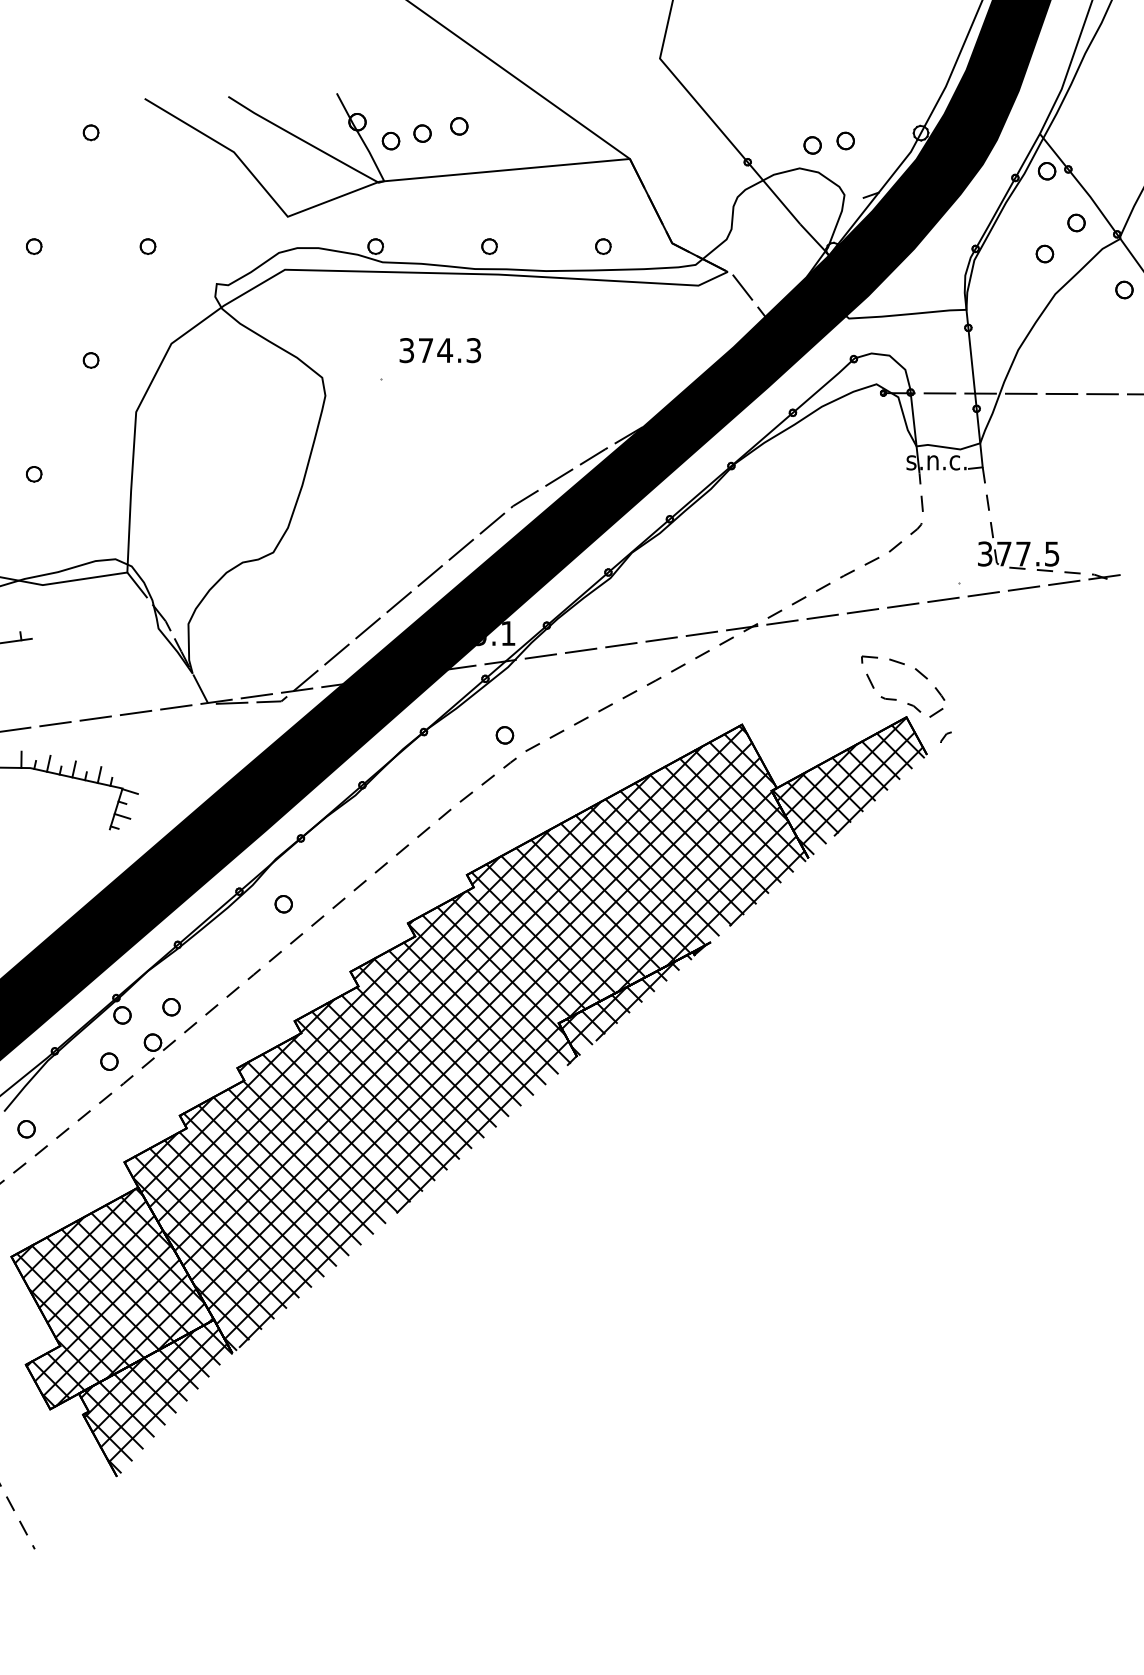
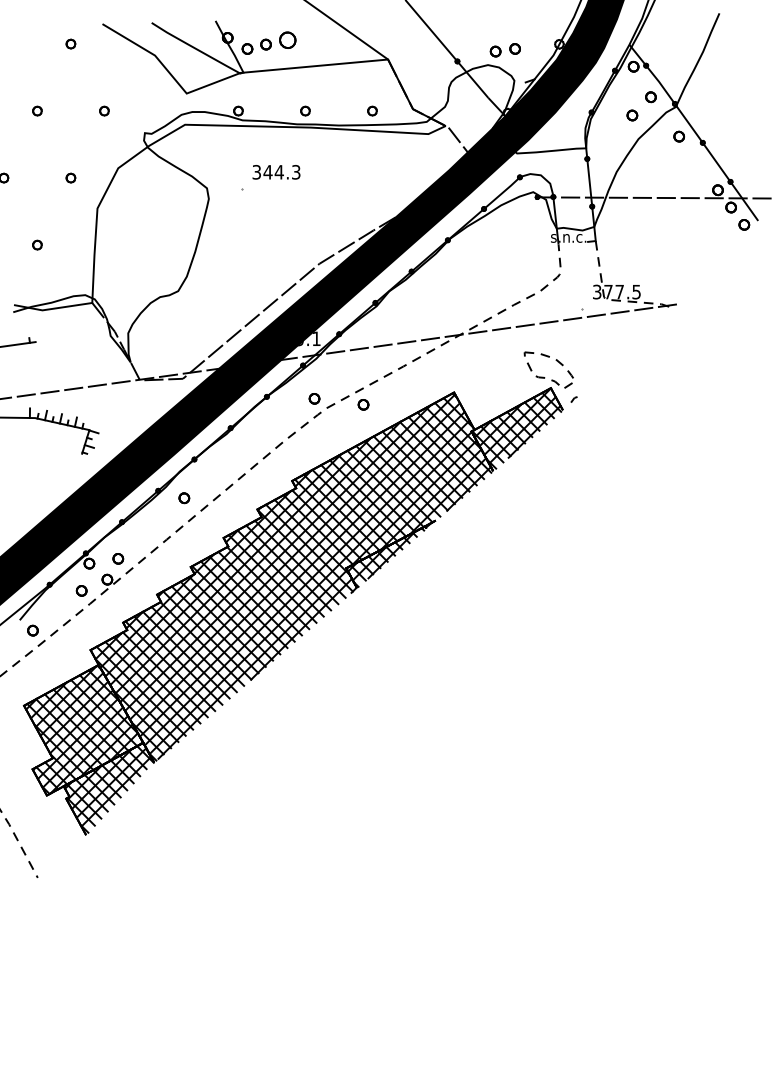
part: (459, 126) -> (287, 40), size x1.6
text: (425, 350) -> (267, 172), 374.3 -> 344.3
part: (588, 745) -> (363, 404), added

